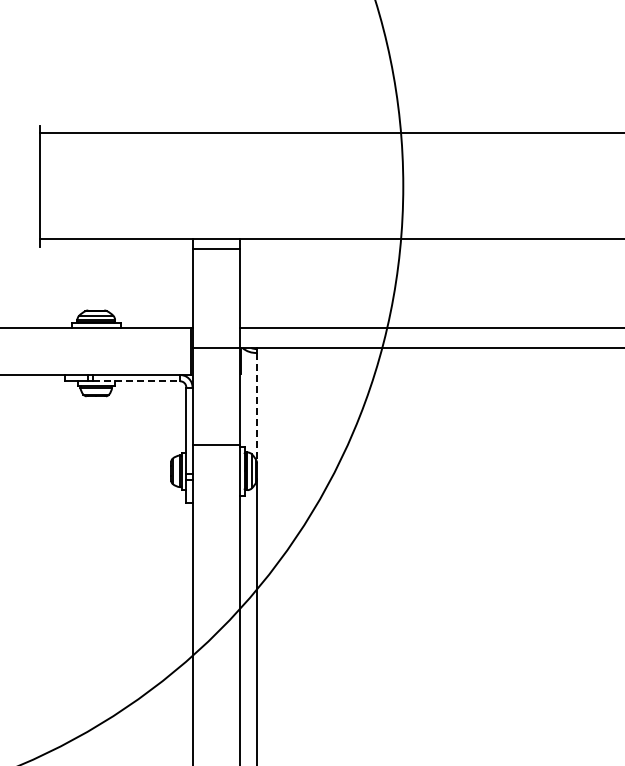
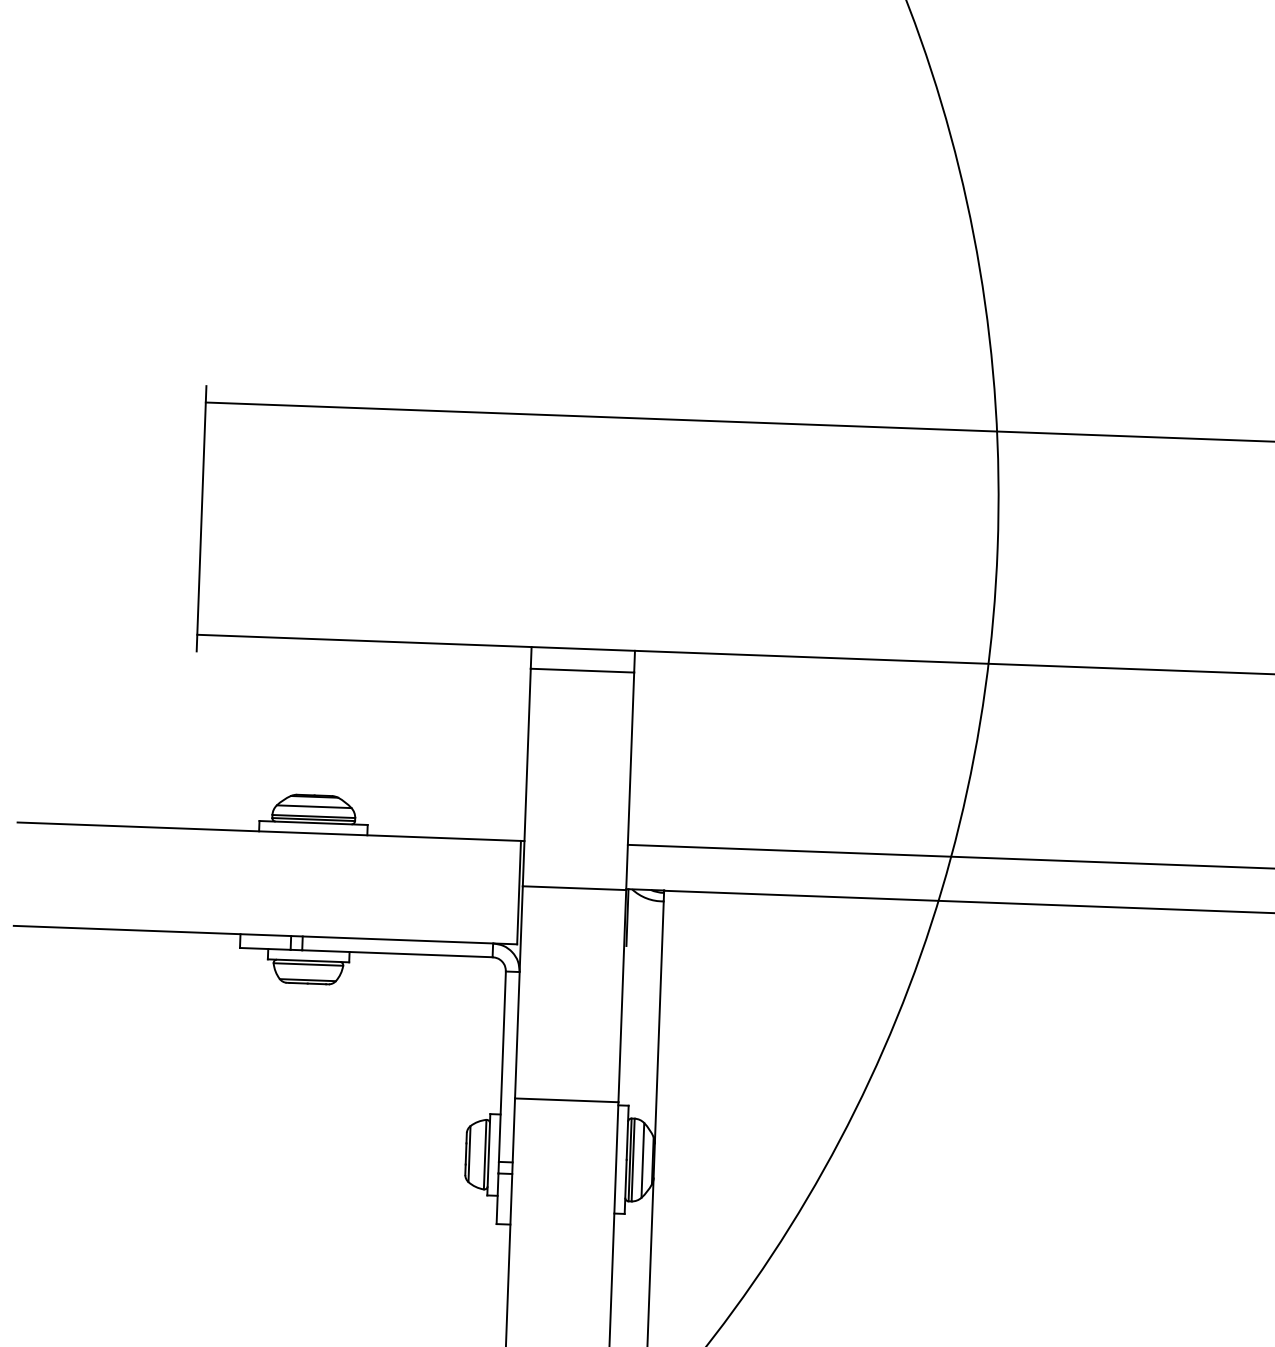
line: (137, 381) -> (399, 954), dashed -> solid
line: (257, 408) -> (660, 1023), dashed -> solid

